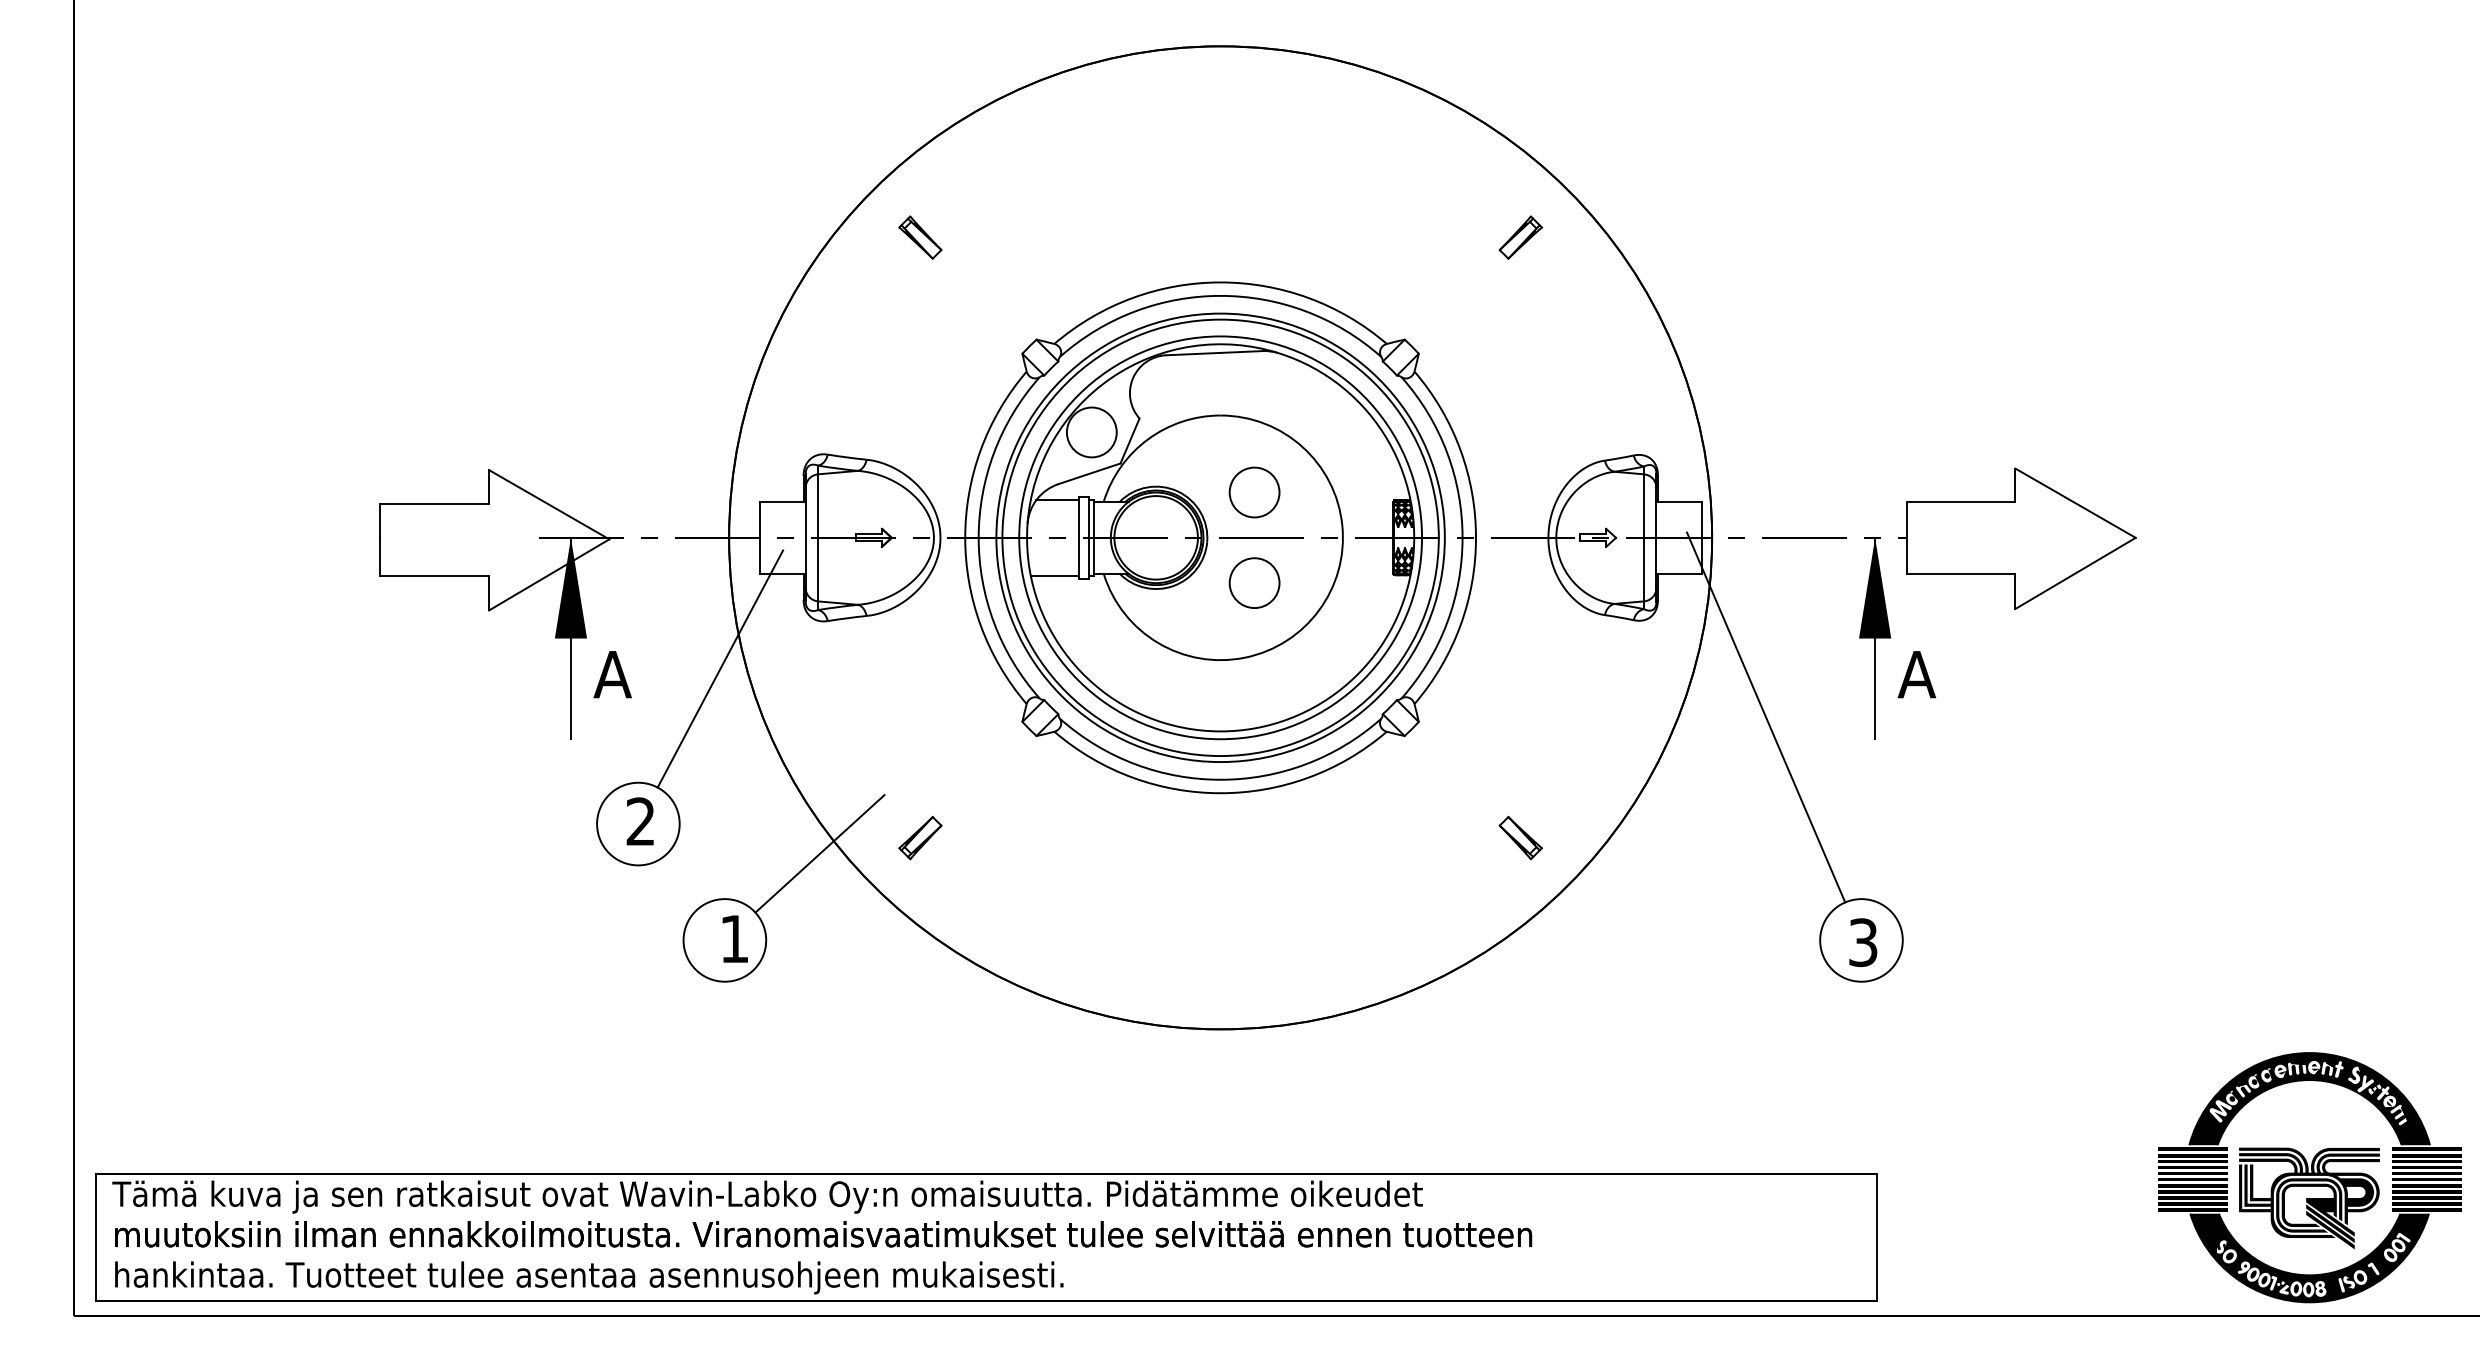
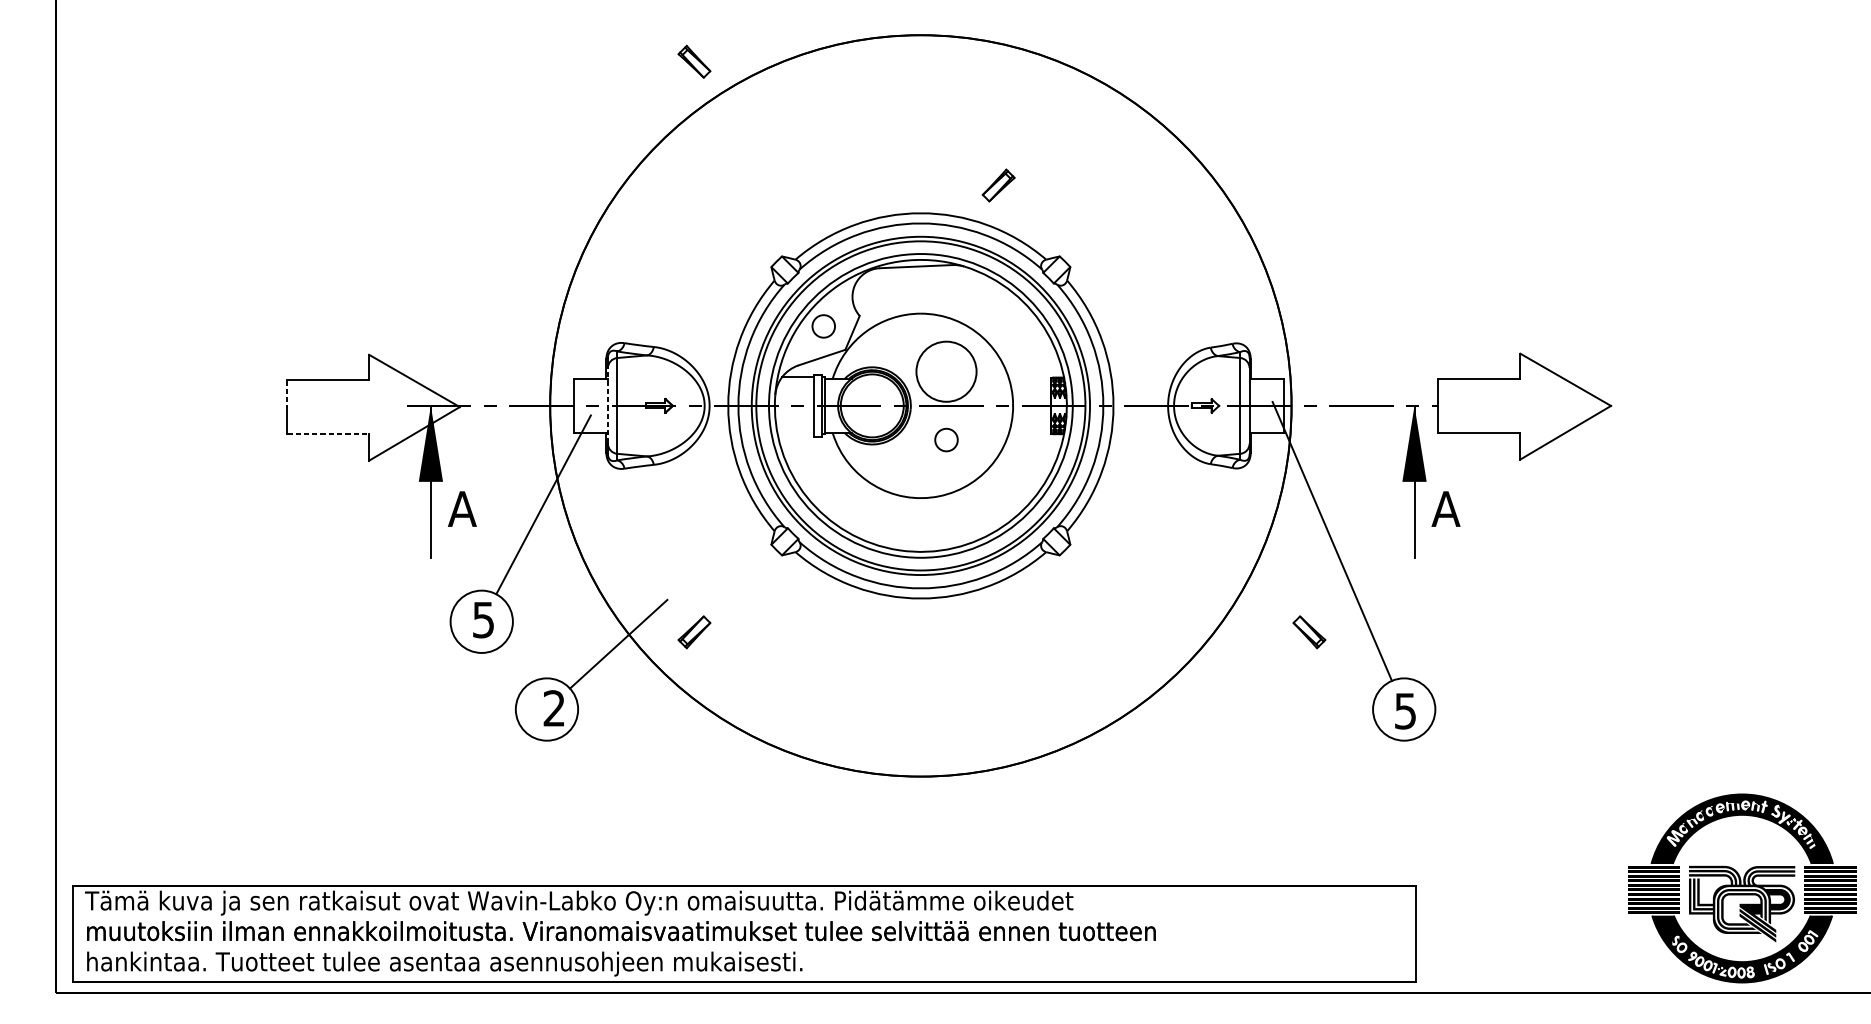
part: (920, 237) -> (694, 61), moved
part: (1520, 237) -> (998, 185), moved
circle: (1091, 432) -> (823, 326), size x0.6
circle: (1254, 492) -> (946, 371), size x1.6
line: (380, 521) -> (287, 393), solid -> dashed
line: (805, 537) -> (607, 405), solid -> dashed
line: (435, 575) -> (328, 434), solid -> dashed
line: (1054, 575) -> (795, 434), removed
circle: (1254, 583) -> (946, 440), size x0.6
text: (640, 821) -> (483, 619), 2 -> 5
part: (1520, 837) -> (1309, 631), moved
text: (733, 938) -> (553, 708), 1 -> 2
text: (1863, 942) -> (1405, 711), 3 -> 5

